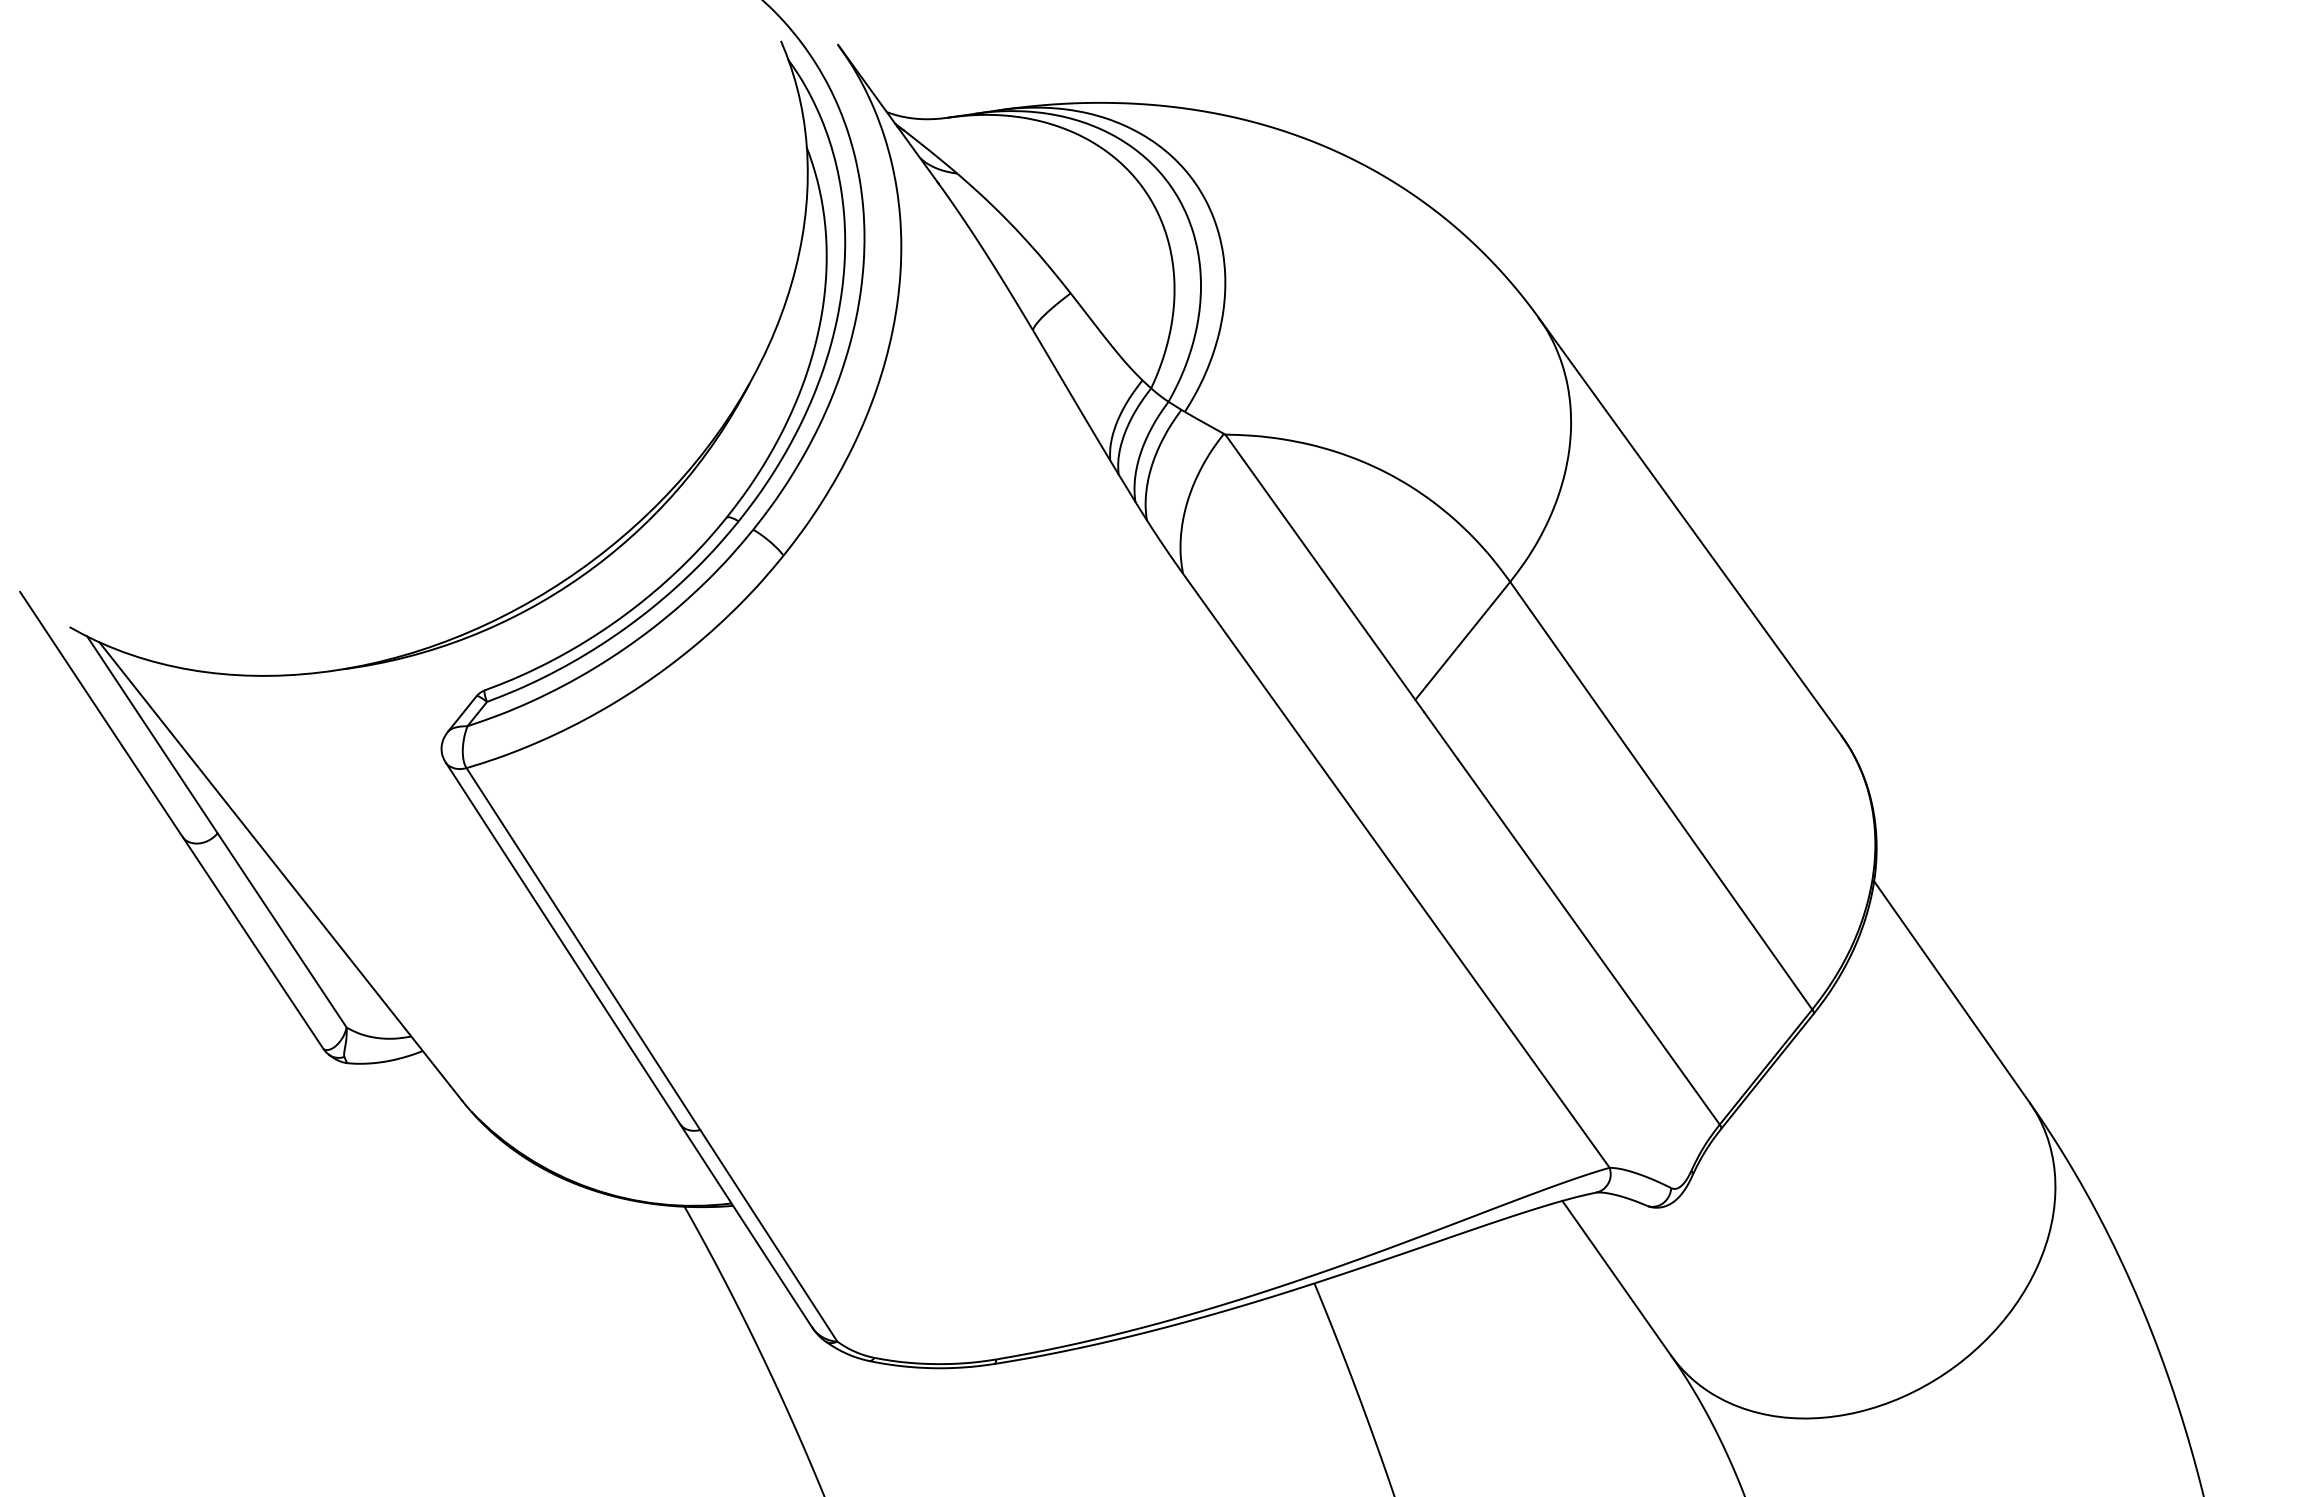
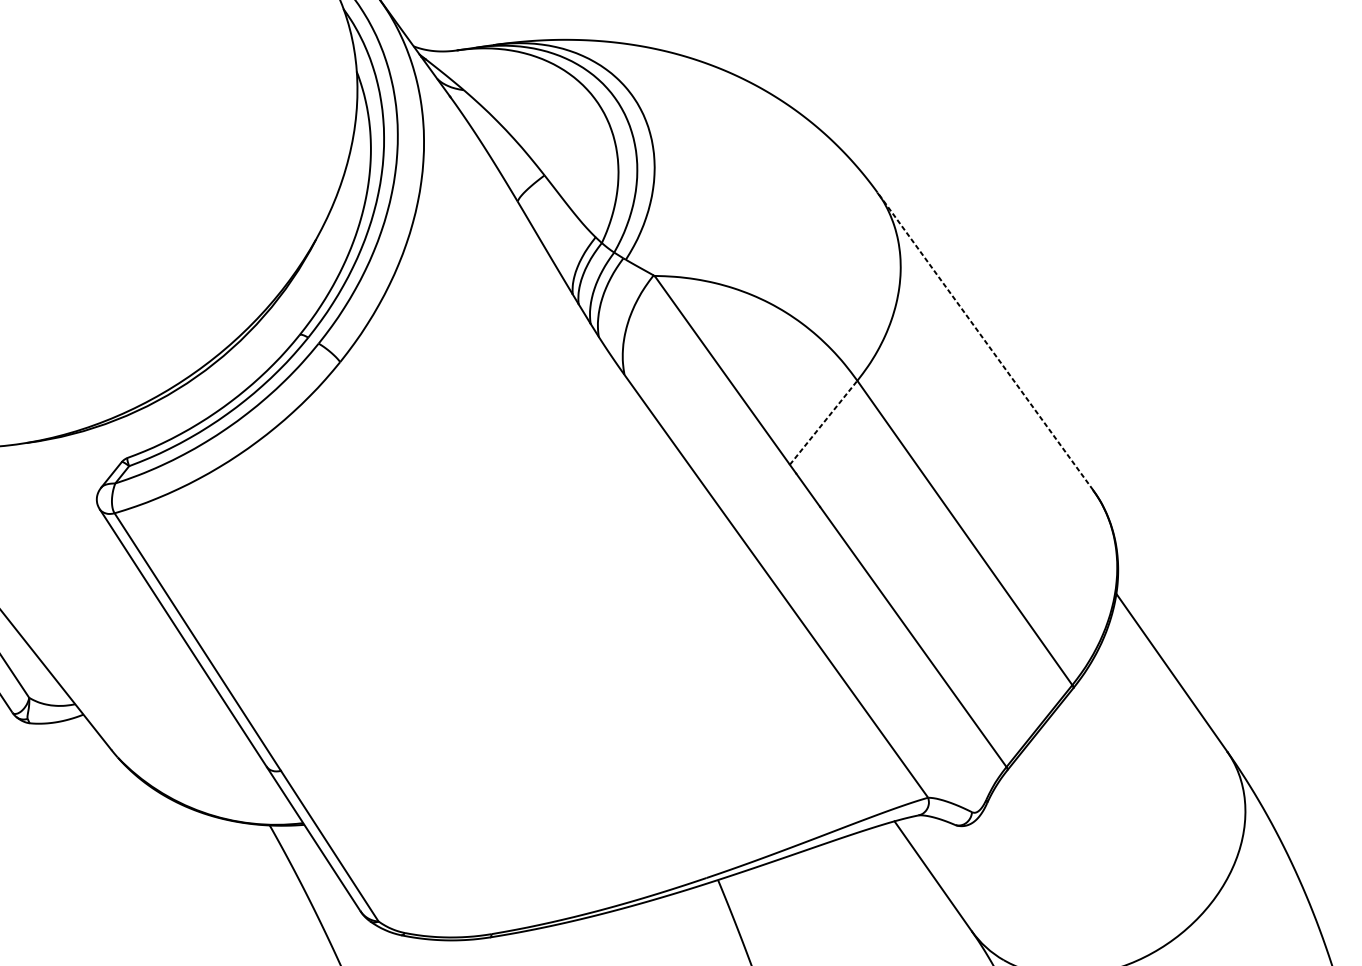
line: (1689, 526) -> (984, 341), solid -> dashed
line: (1462, 640) -> (823, 422), solid -> dashed

